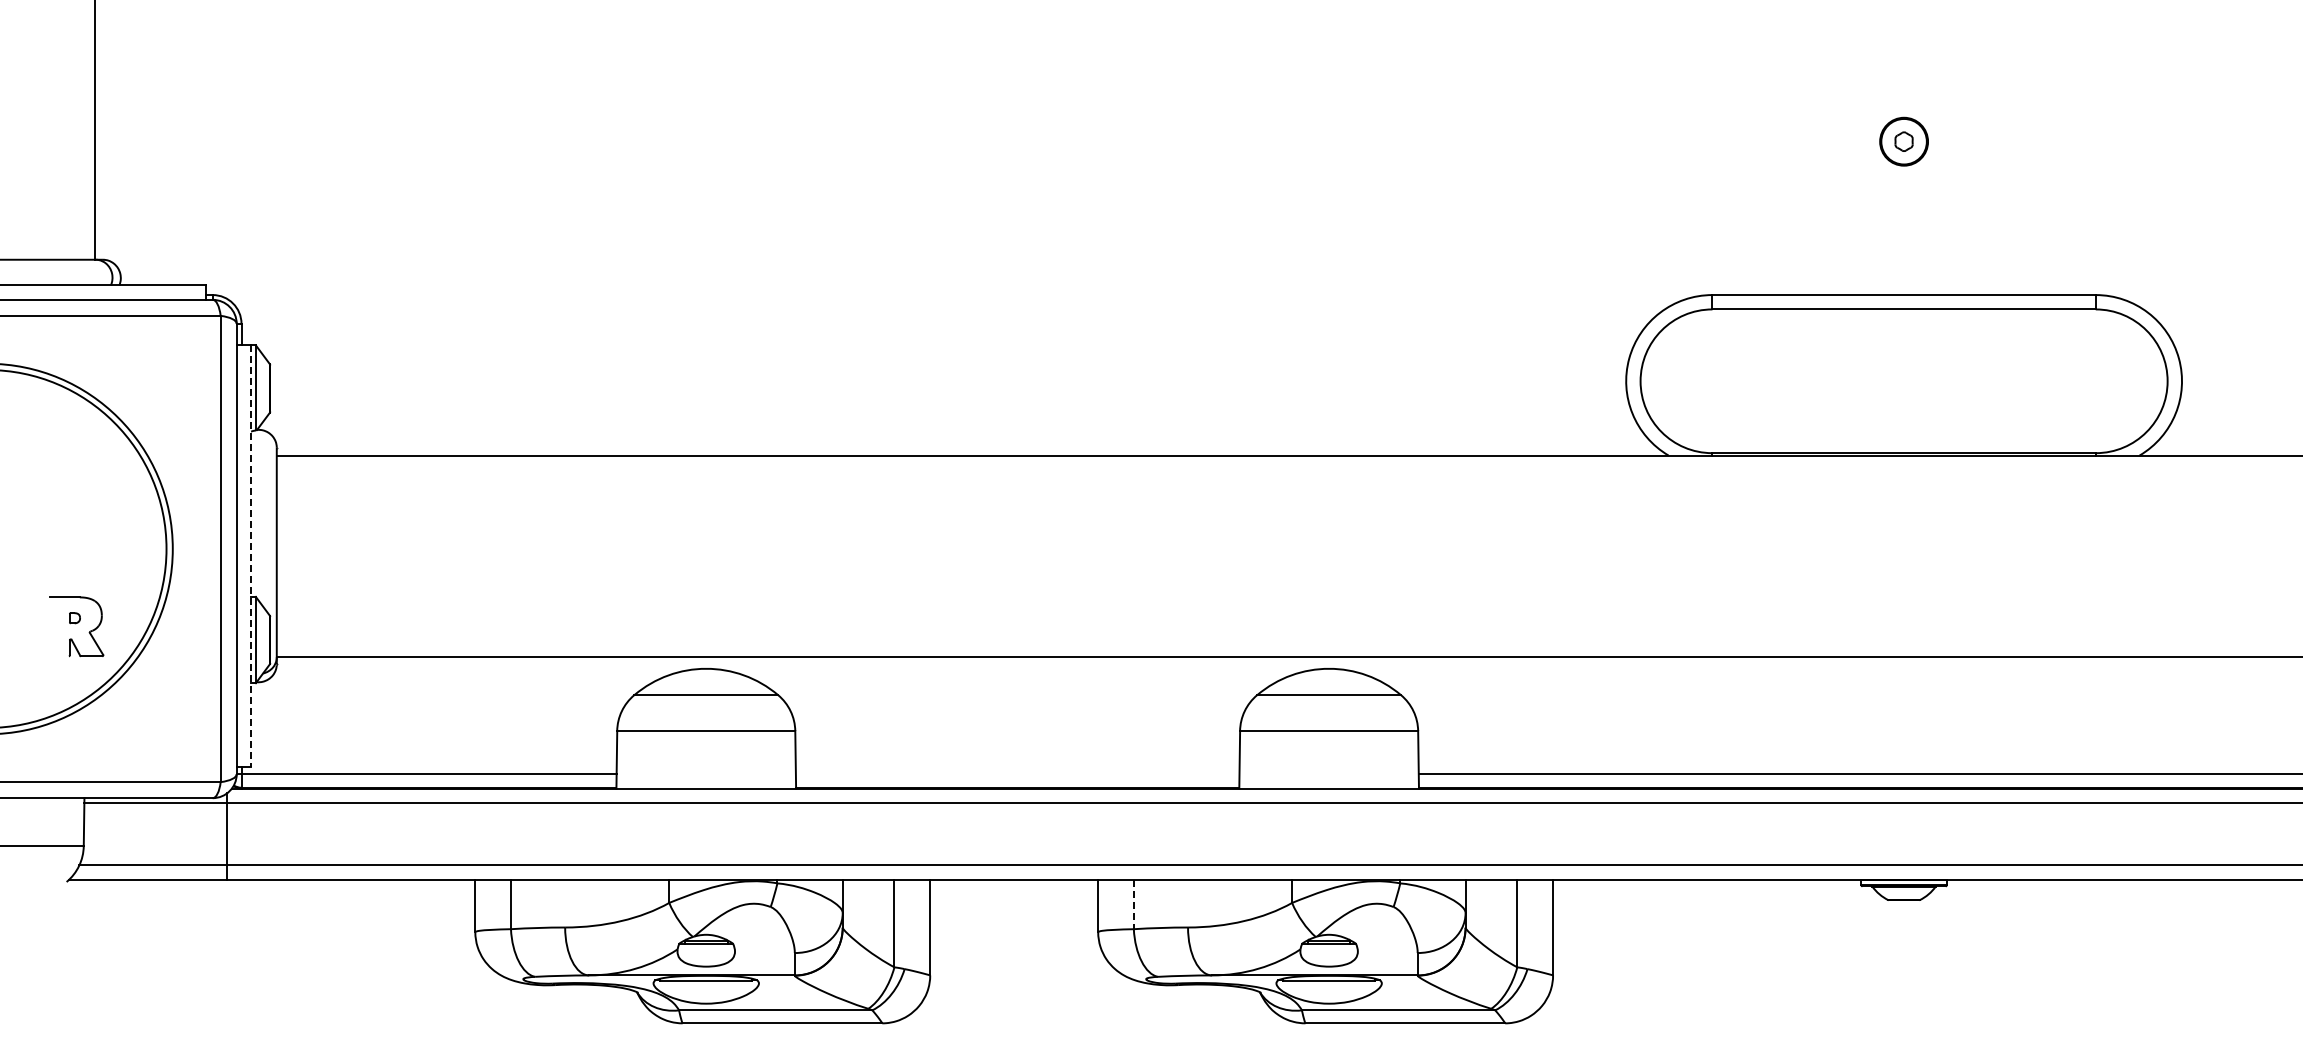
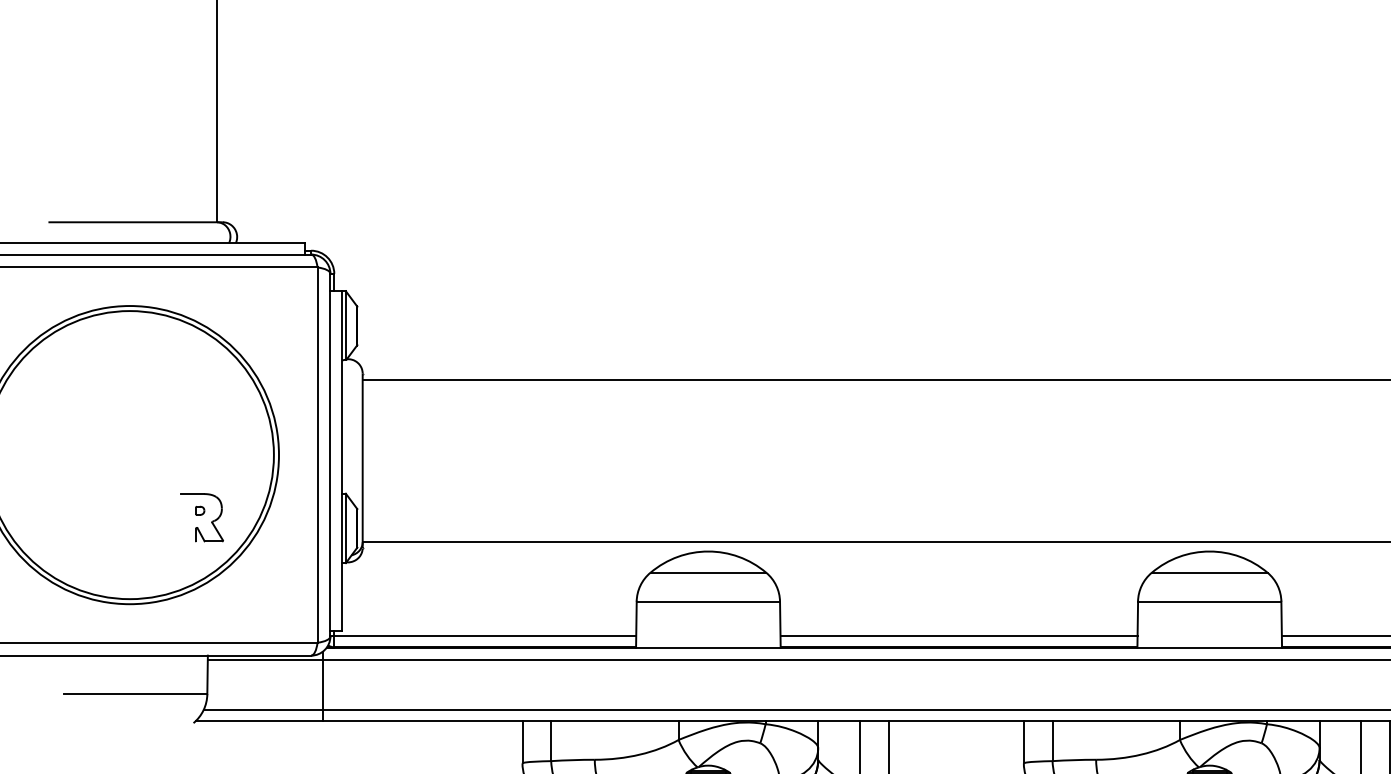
line: (251, 556) -> (342, 461), dashed -> solid
line: (1017, 774) -> (958, 636), added
line: (1133, 904) -> (1052, 741), dashed -> solid

